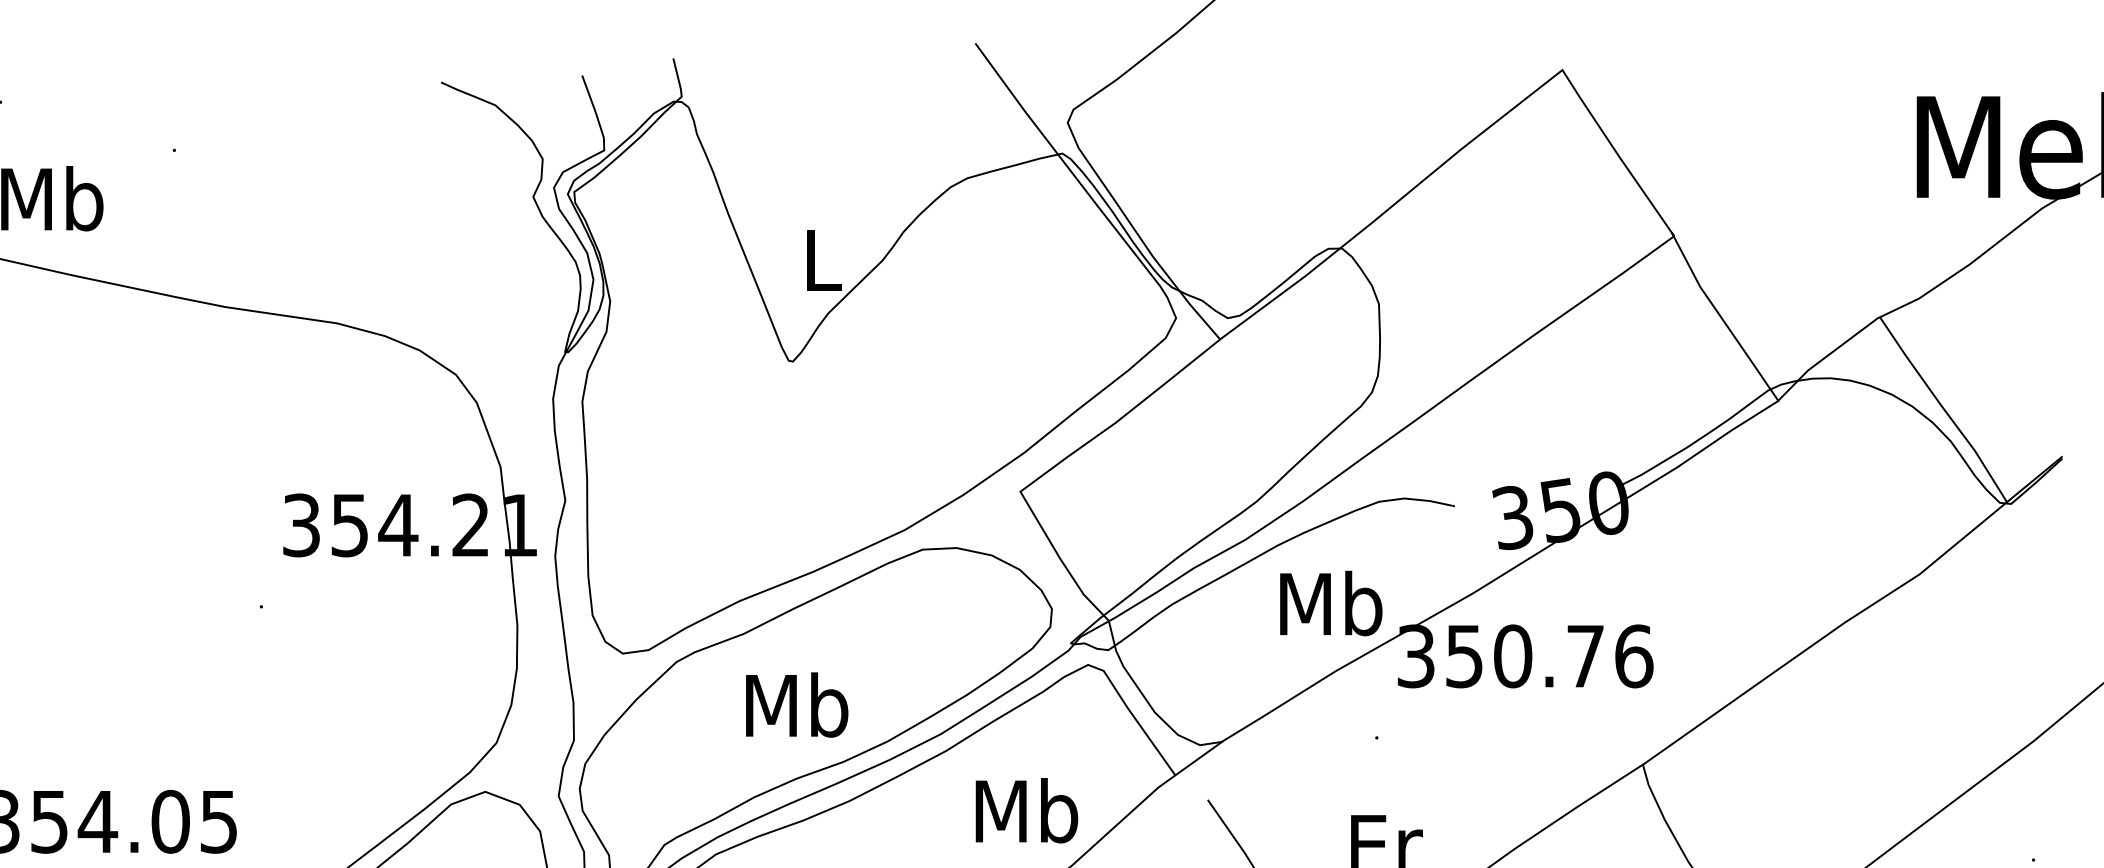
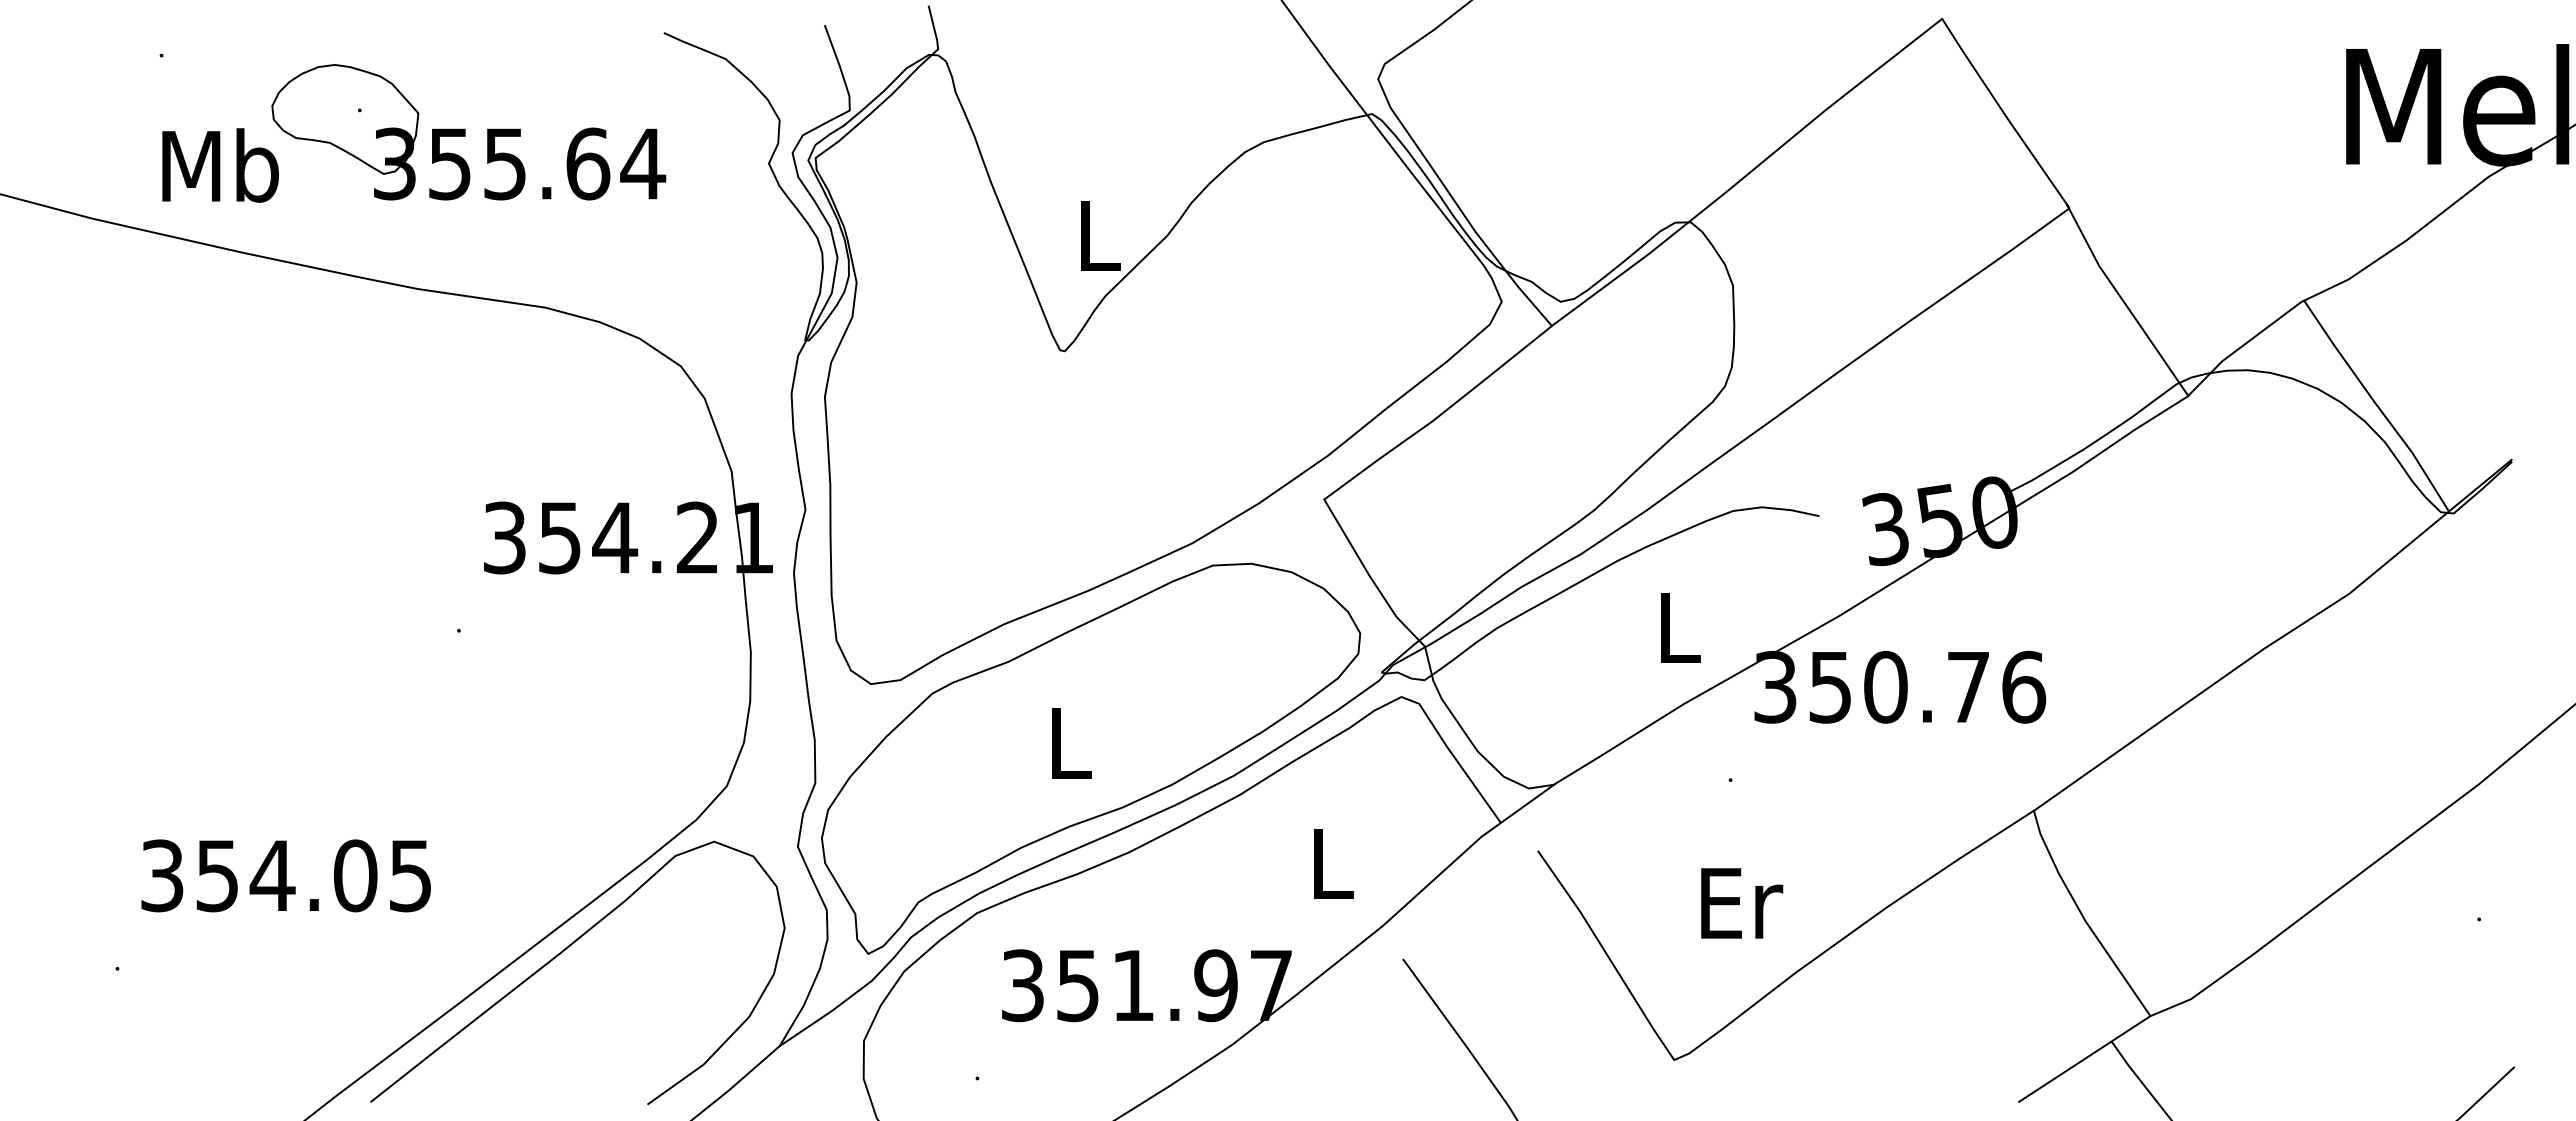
part: (269, 169) -> (468, 132), added
text: (1331, 603) -> (1678, 626), Mb -> L
text: (796, 704) -> (1069, 742), Mb -> L
text: (1026, 810) -> (1331, 863), Mb -> L

